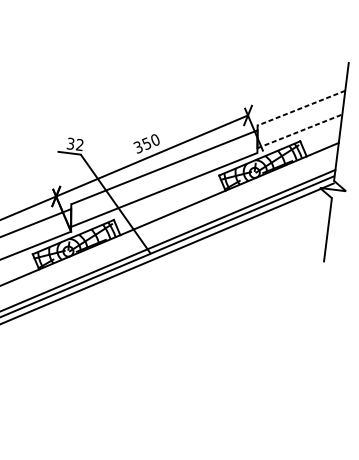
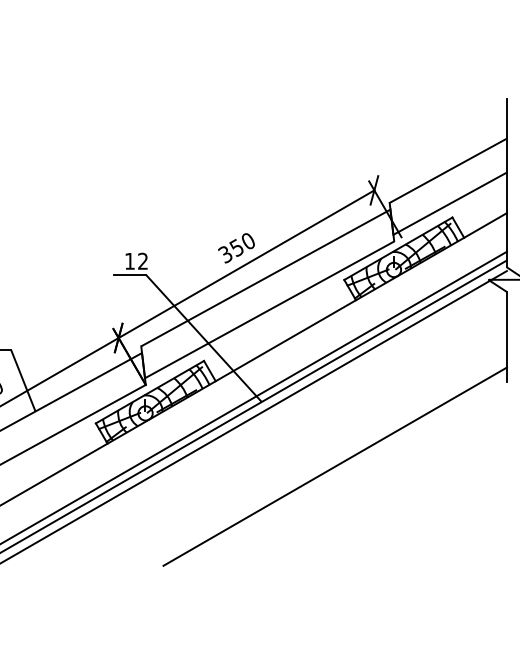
line: (301, 108) -> (448, 170), dashed -> solid
line: (300, 131) -> (450, 203), dashed -> solid
text: (70, 143) -> (129, 260), 32 -> 12
line: (196, 305) -> (334, 466), added

